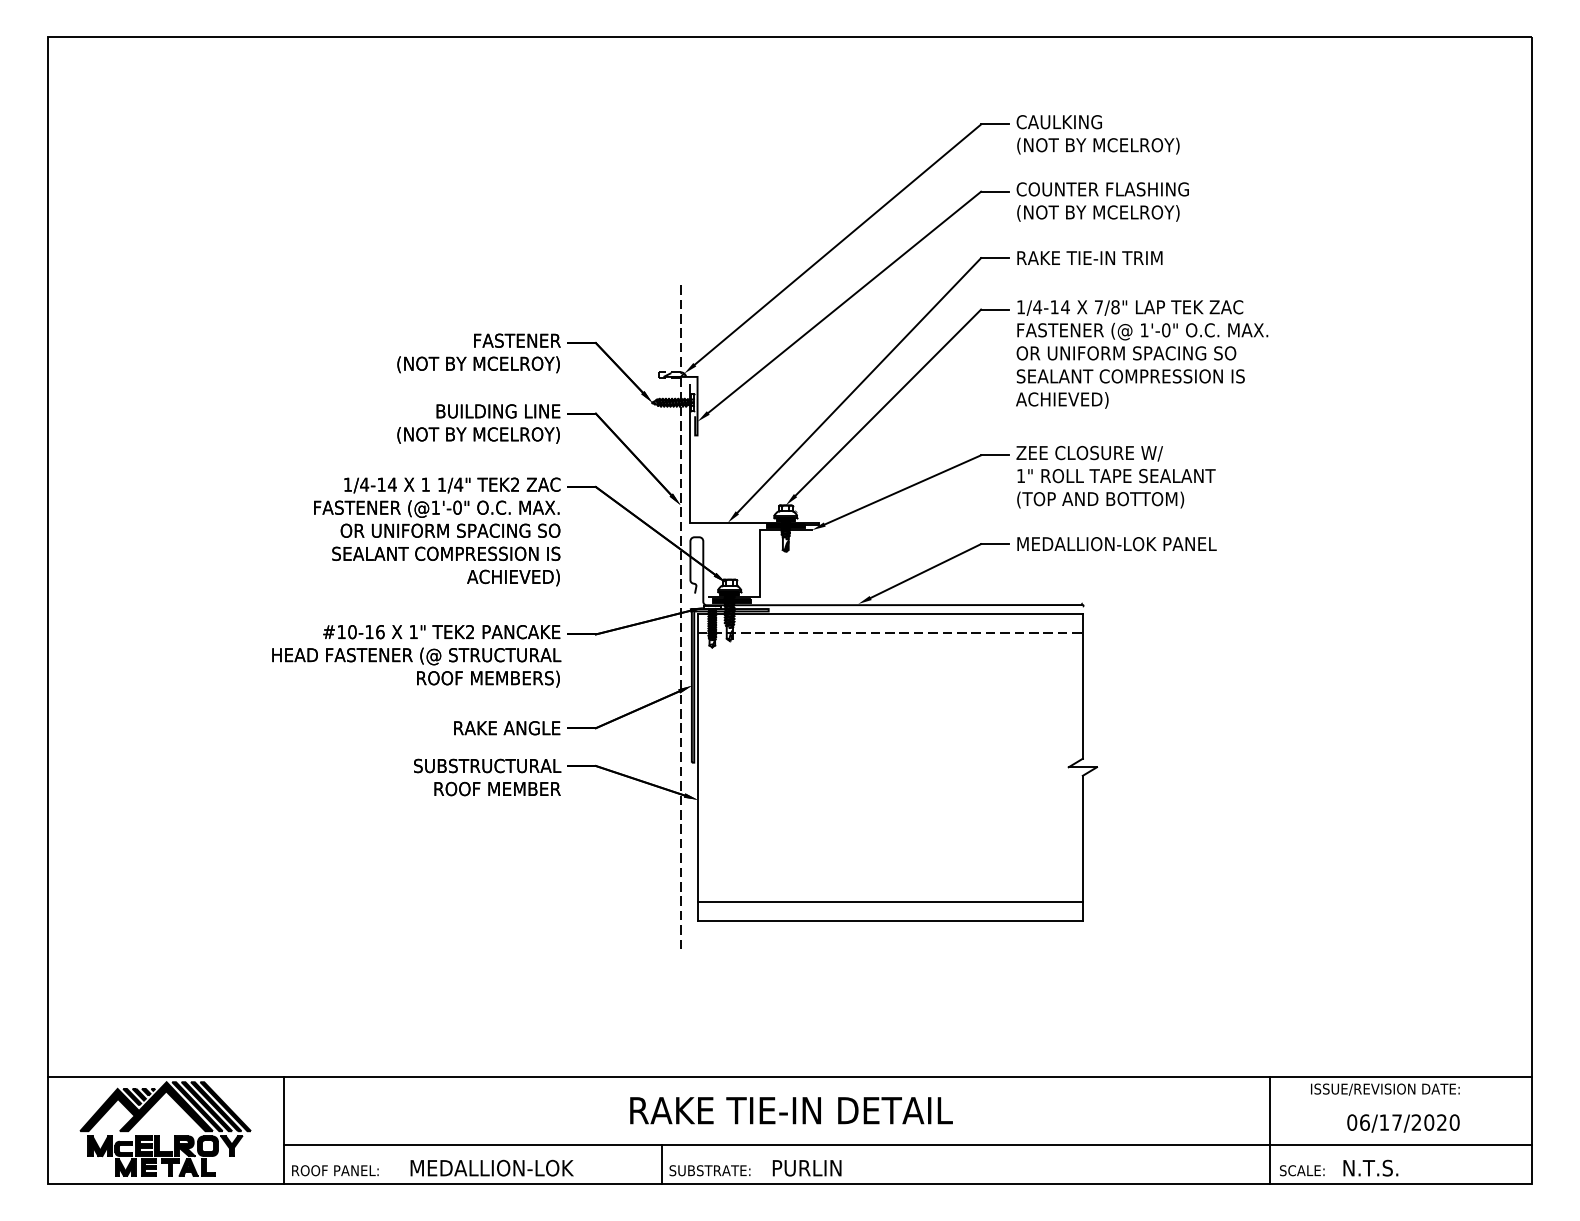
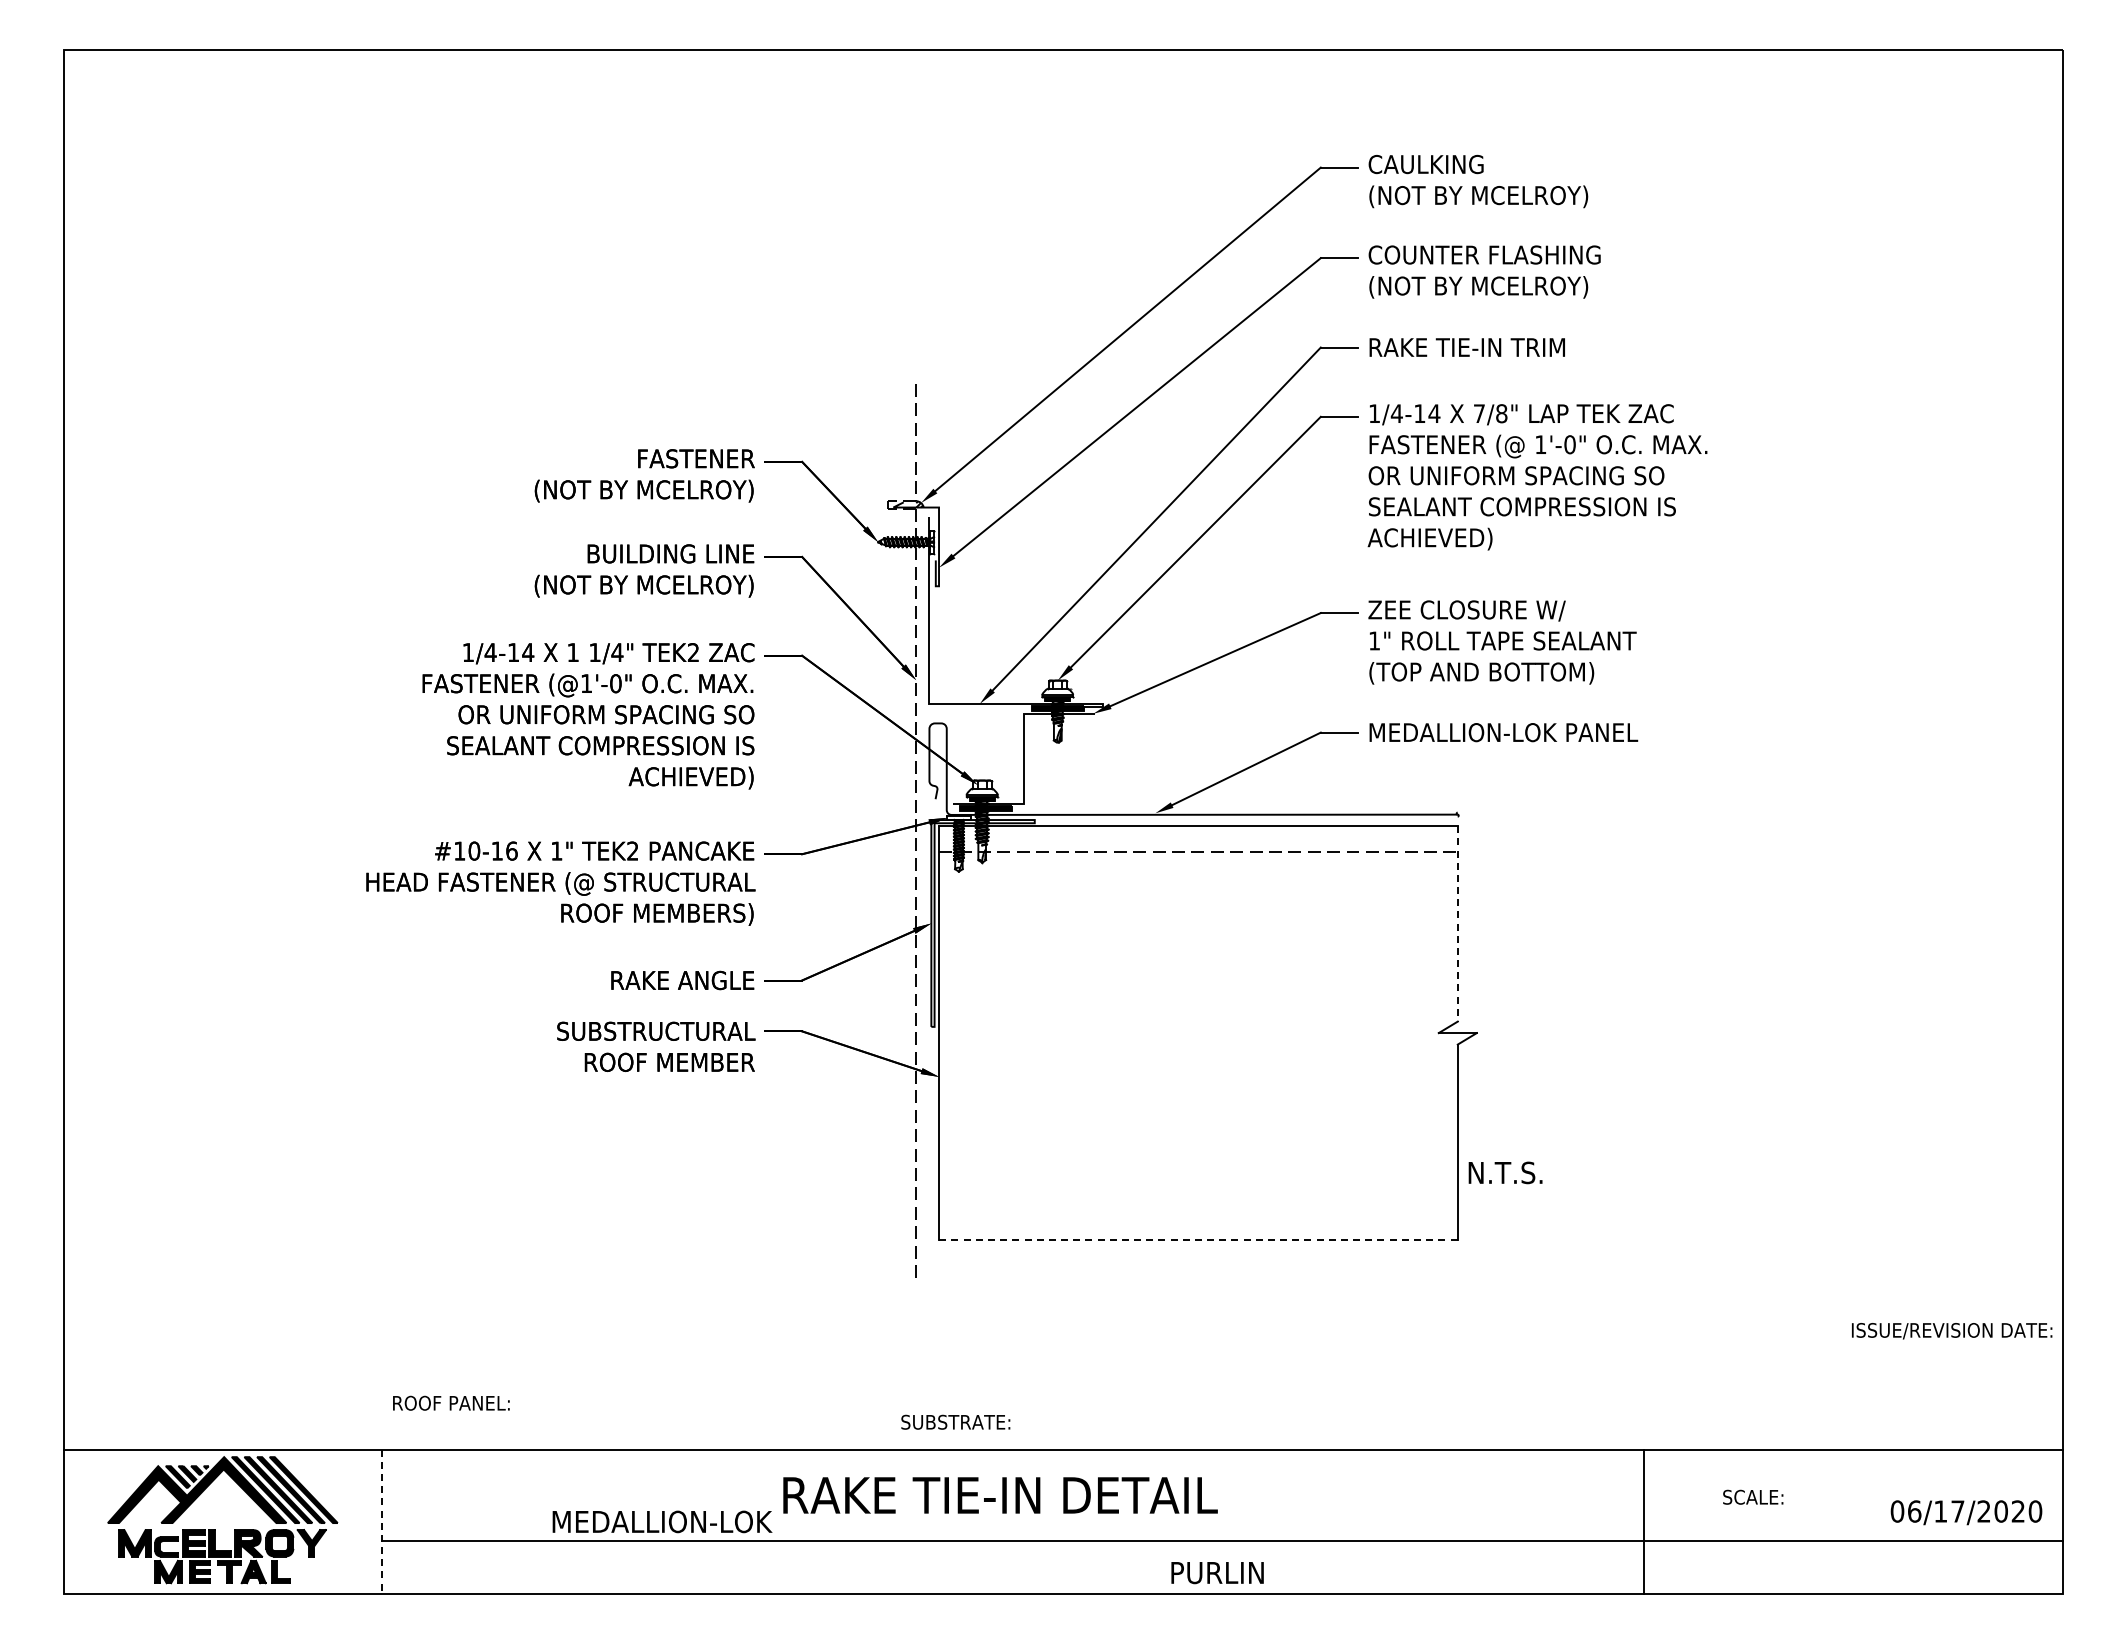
line: (1082, 685) -> (1457, 923), solid -> dashed
line: (890, 902) -> (1198, 1214), removed
line: (891, 920) -> (1199, 1239), solid -> dashed
text: (1385, 1089) -> (1952, 1331), moved
text: (791, 1110) -> (1000, 1495), moved
text: (1403, 1123) -> (1966, 1512), moved
line: (284, 1130) -> (382, 1522), solid -> dashed
line: (1270, 1130) -> (1644, 1521), moved
line: (661, 1164) -> (890, 1567), removed
text: (492, 1167) -> (662, 1521), moved
text: (1370, 1167) -> (1505, 1172), moved
text: (807, 1168) -> (1217, 1573), moved
text: (335, 1170) -> (451, 1402), moved
text: (709, 1170) -> (955, 1421), moved
text: (1302, 1170) -> (1753, 1496), moved

